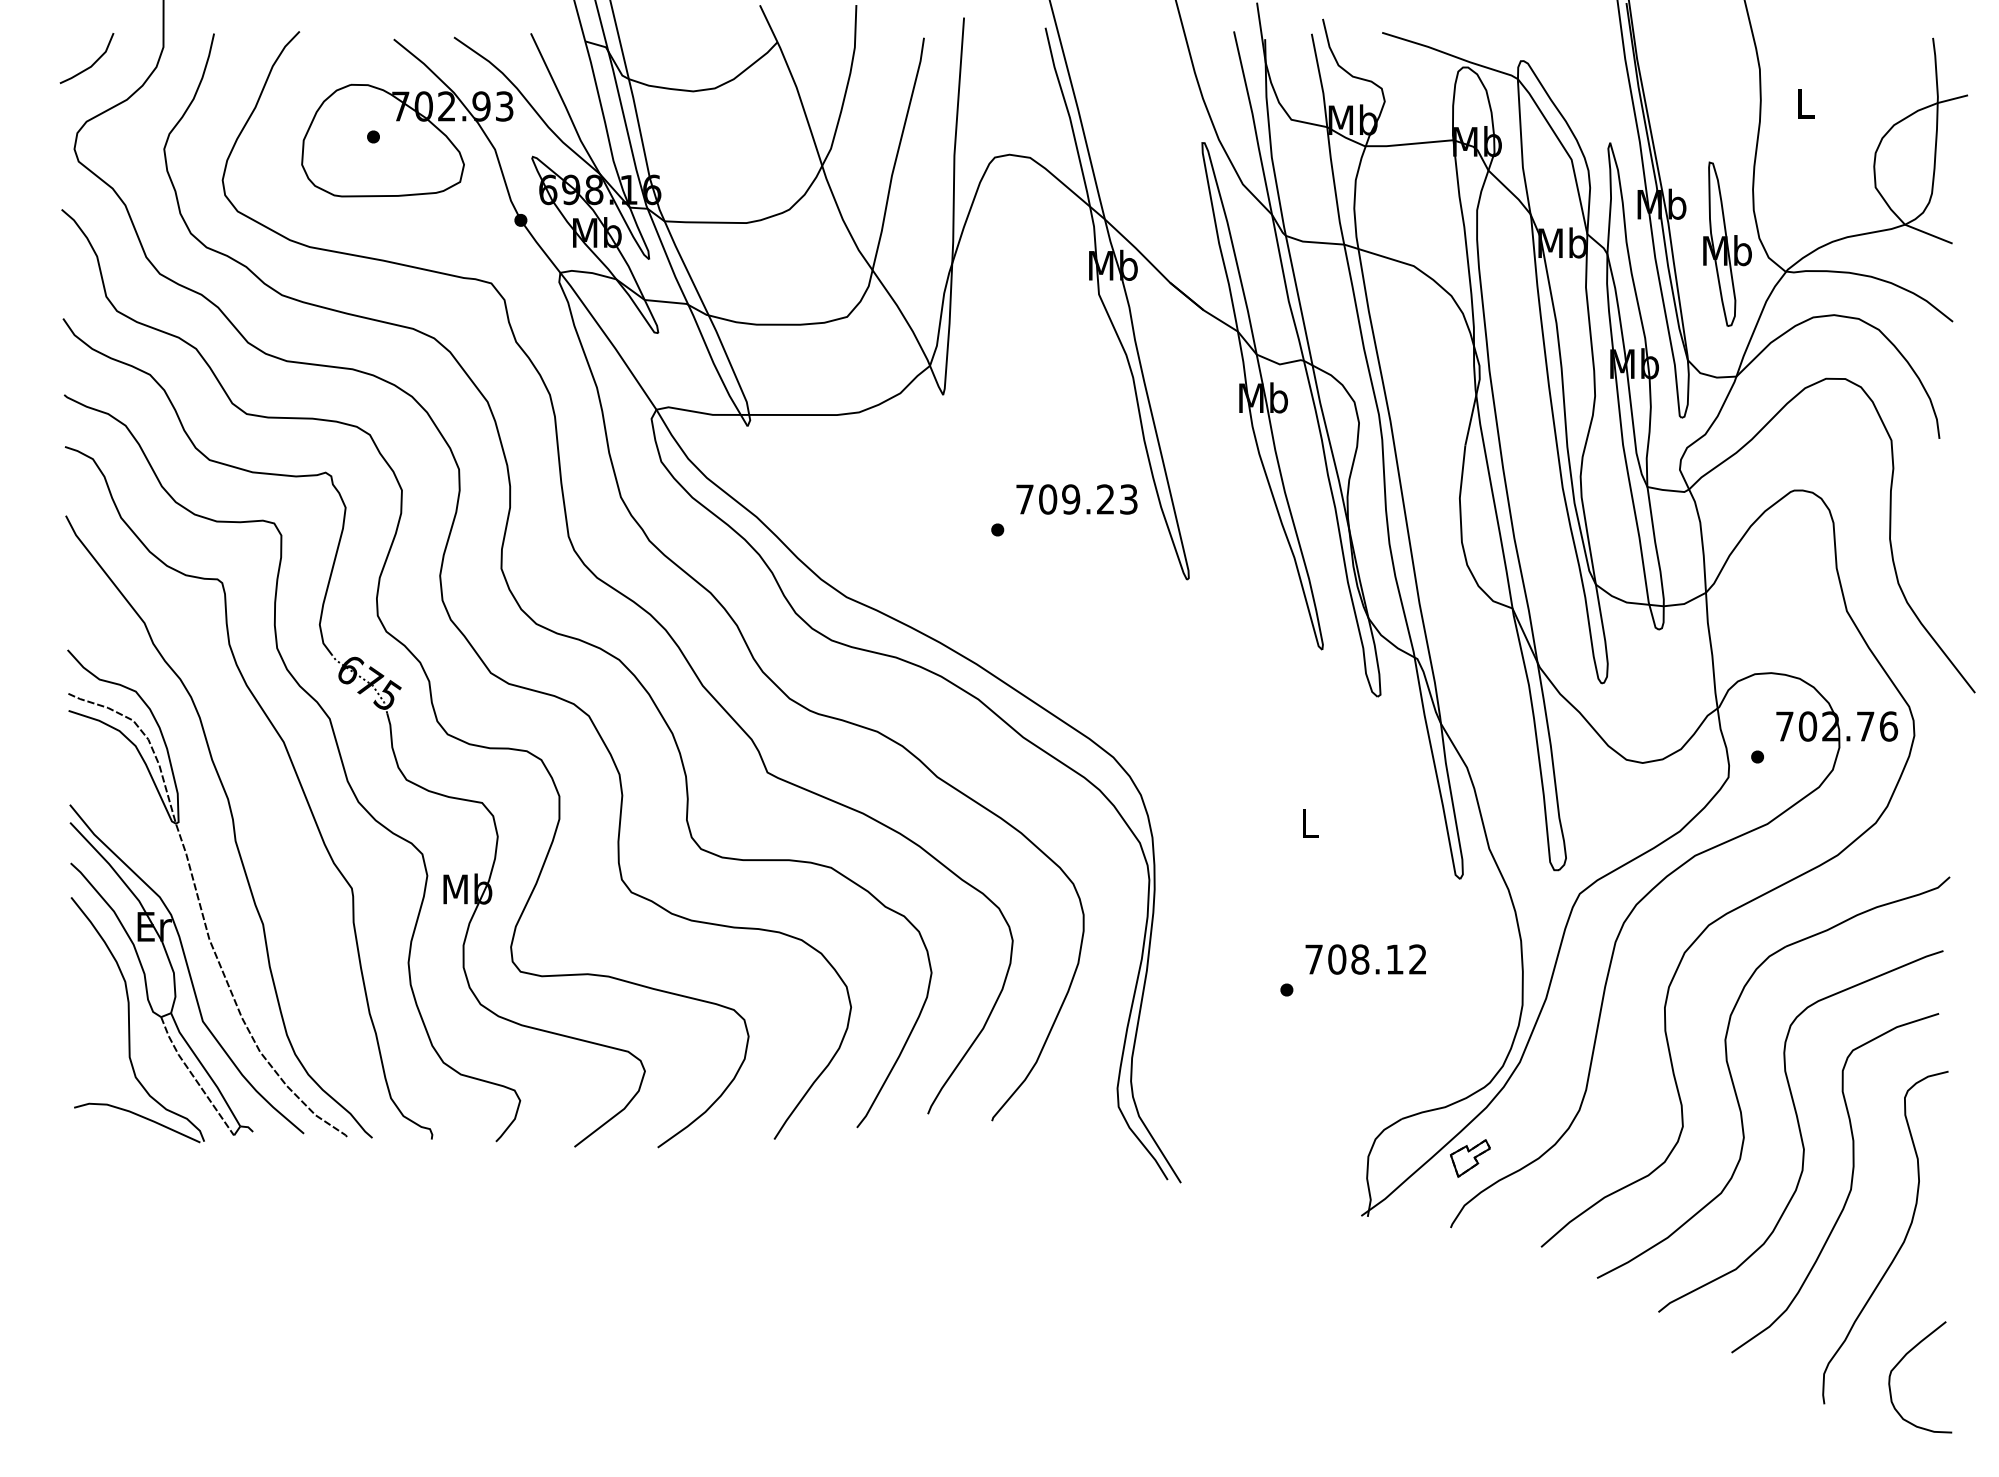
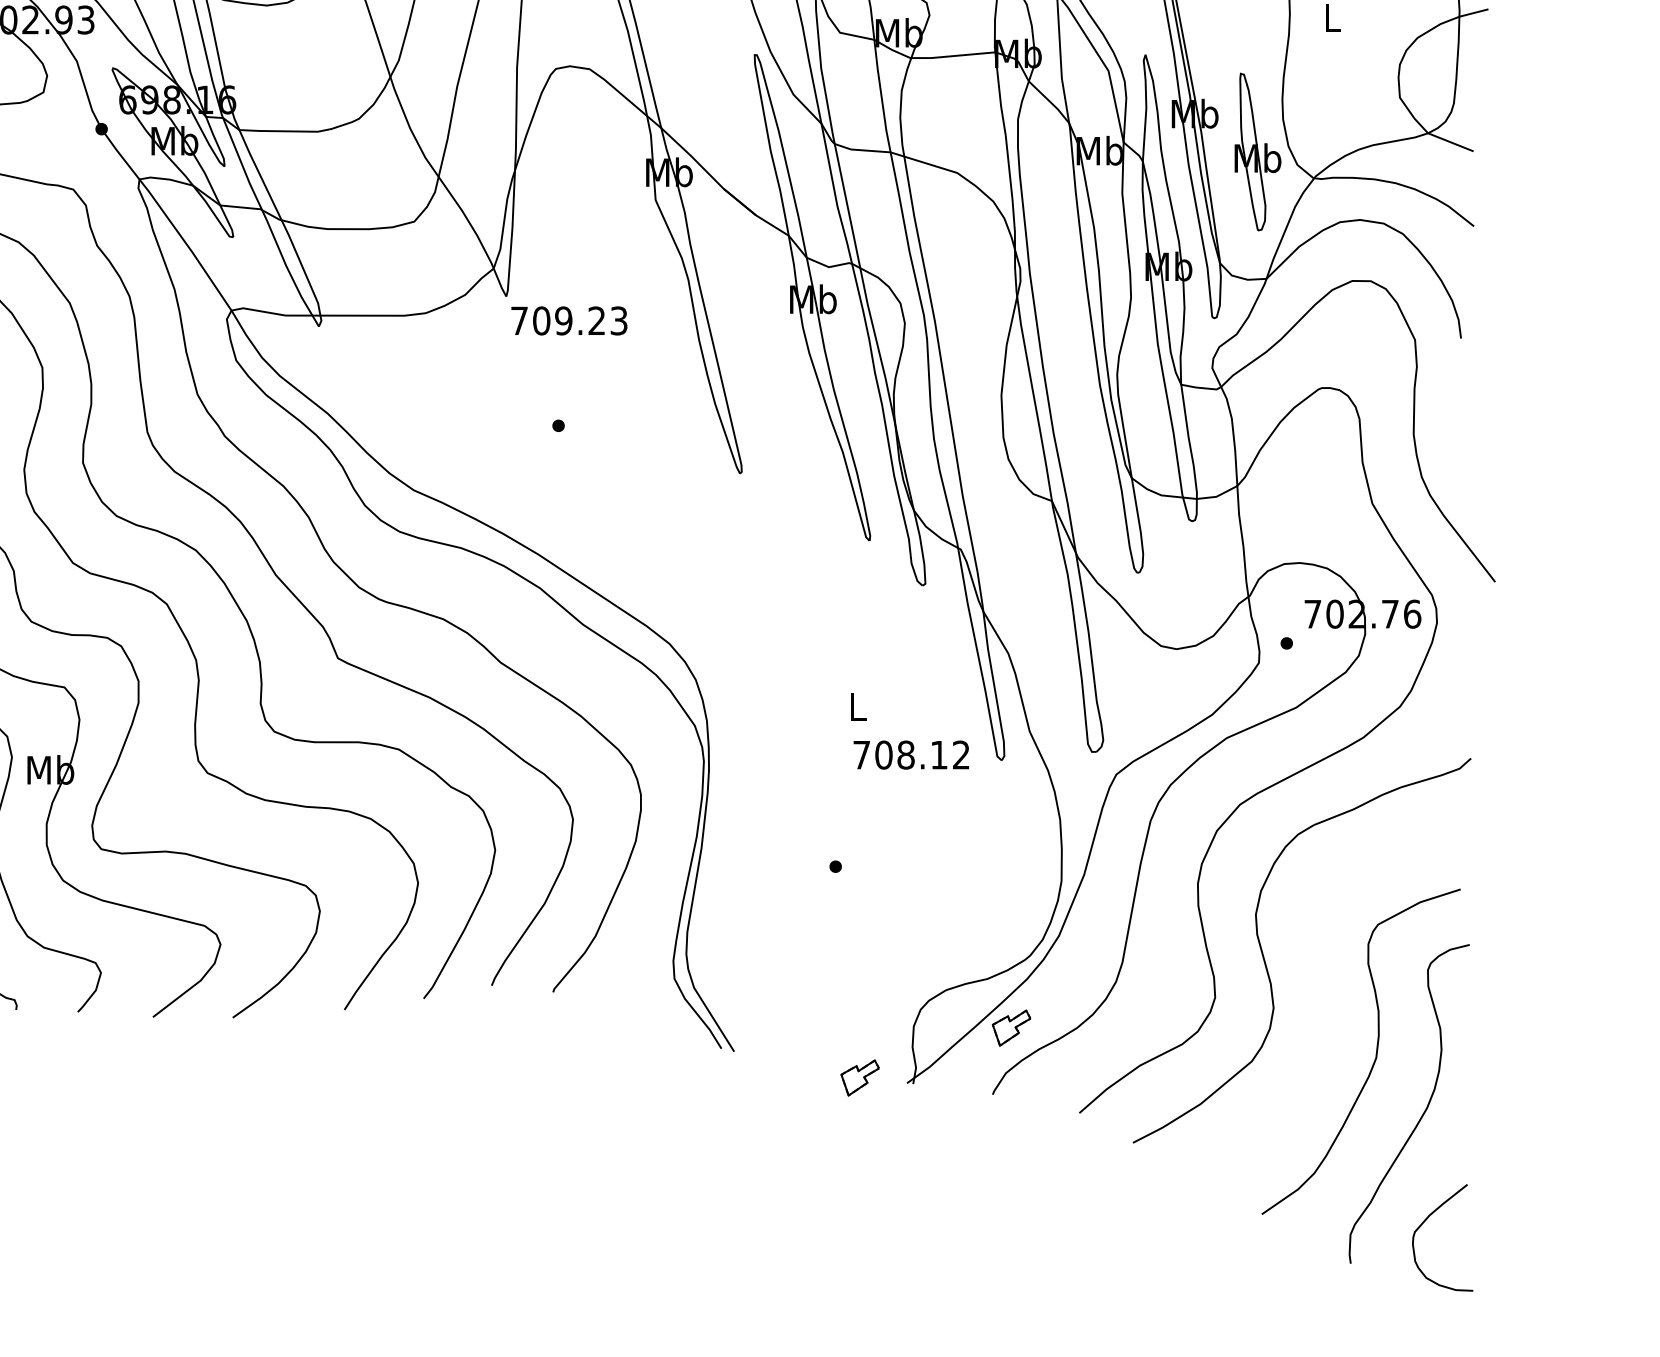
text: (1076, 499) -> (568, 320), moved
text: (1365, 959) -> (911, 755), moved
curve: (1800, 1131) -> (1327, 1002), removed
part: (1312, 1210) -> (860, 1077), added

